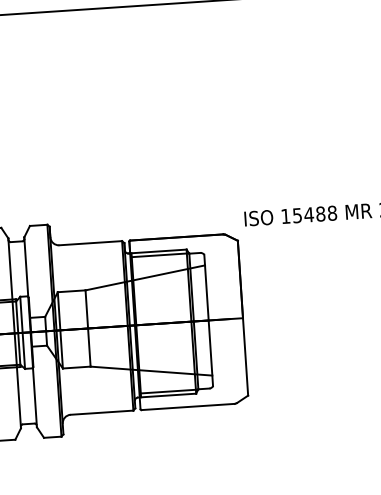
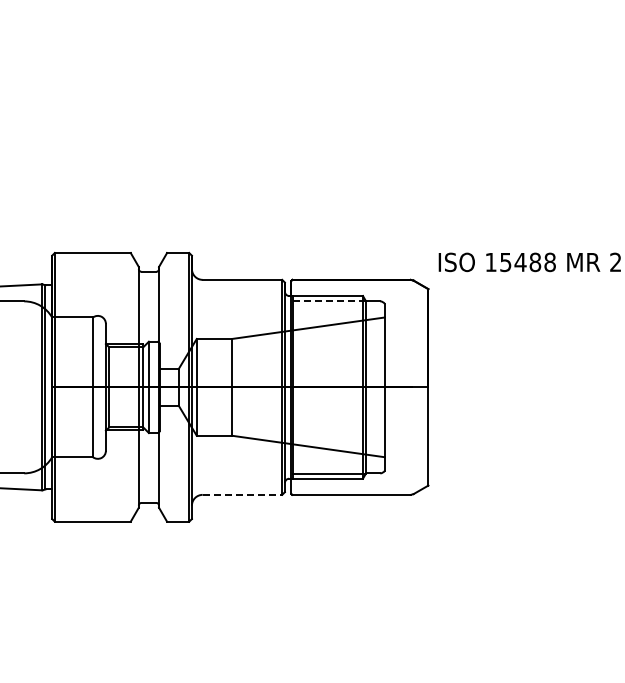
line: (159, 254) -> (328, 300), solid -> dashed
line: (102, 412) -> (242, 494), solid -> dashed

